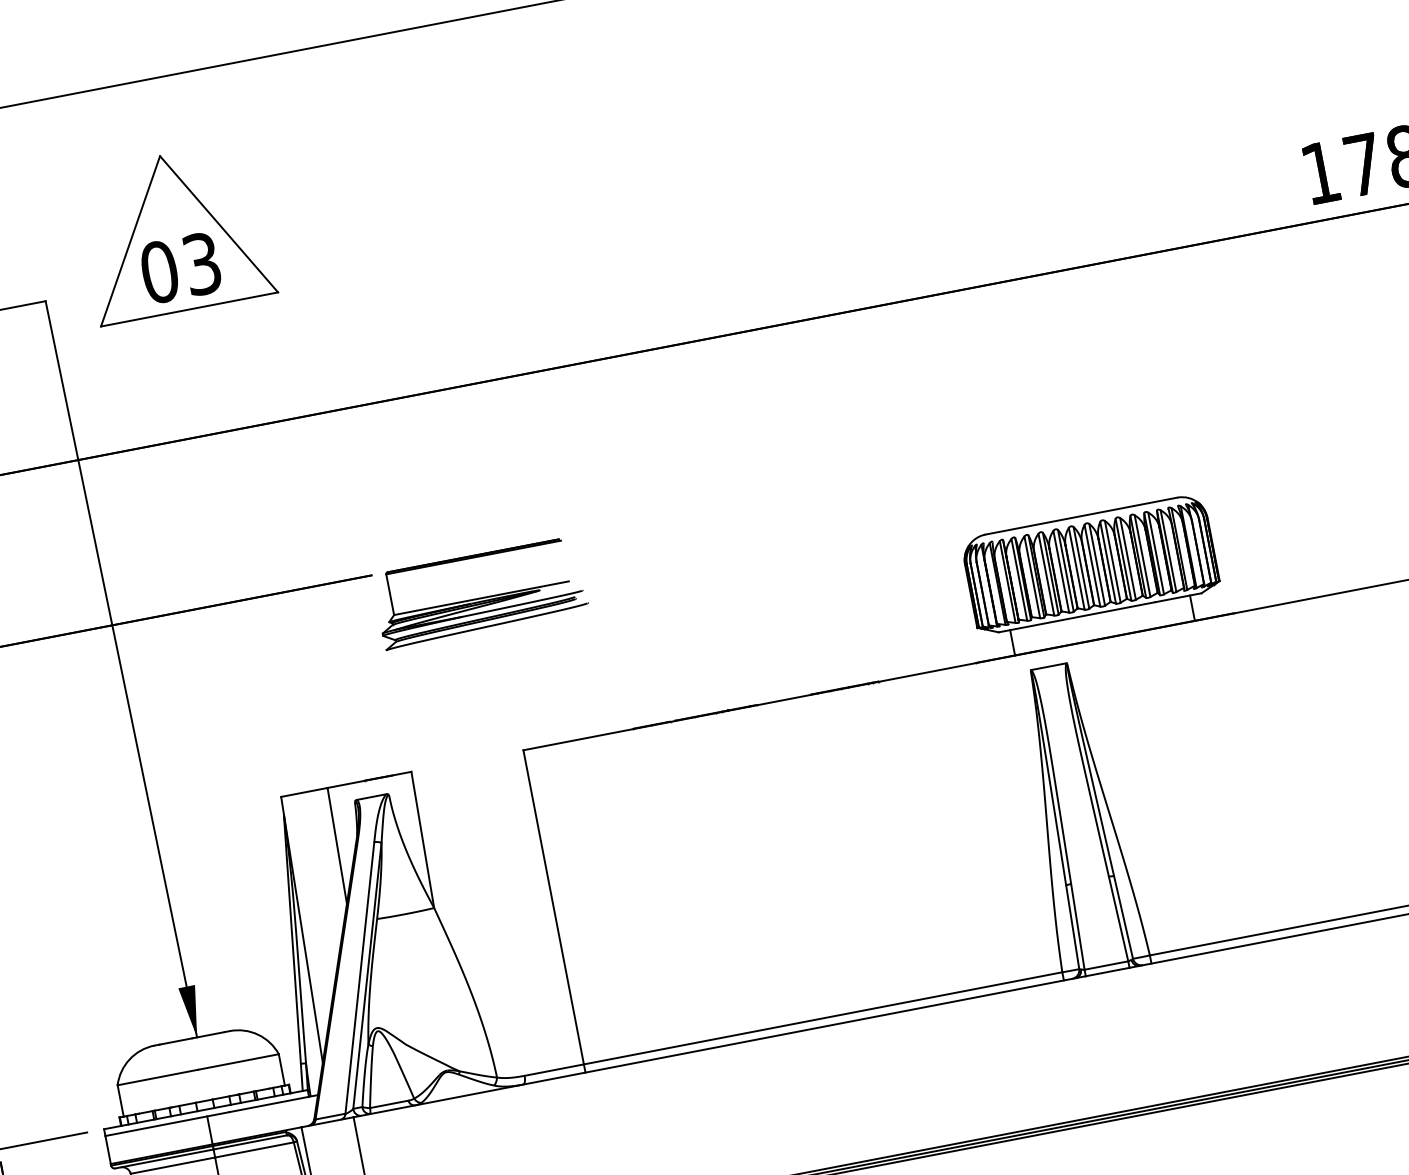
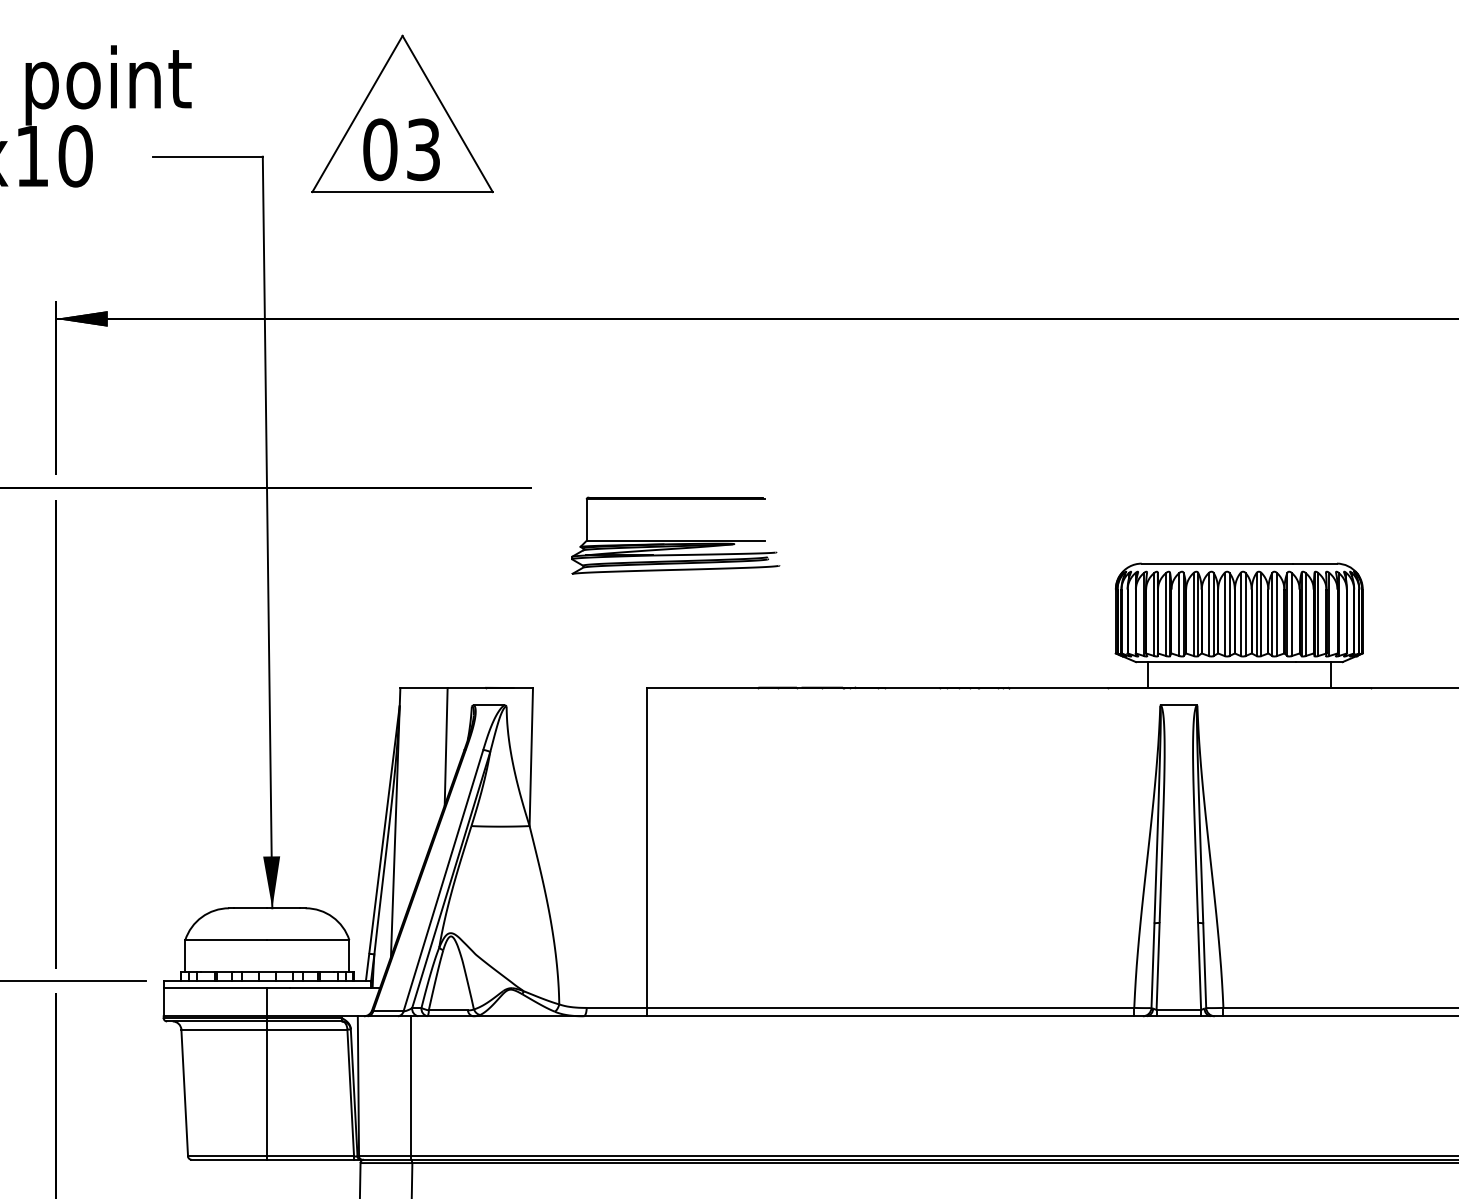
part: (480, 593) -> (675, 535), moved

